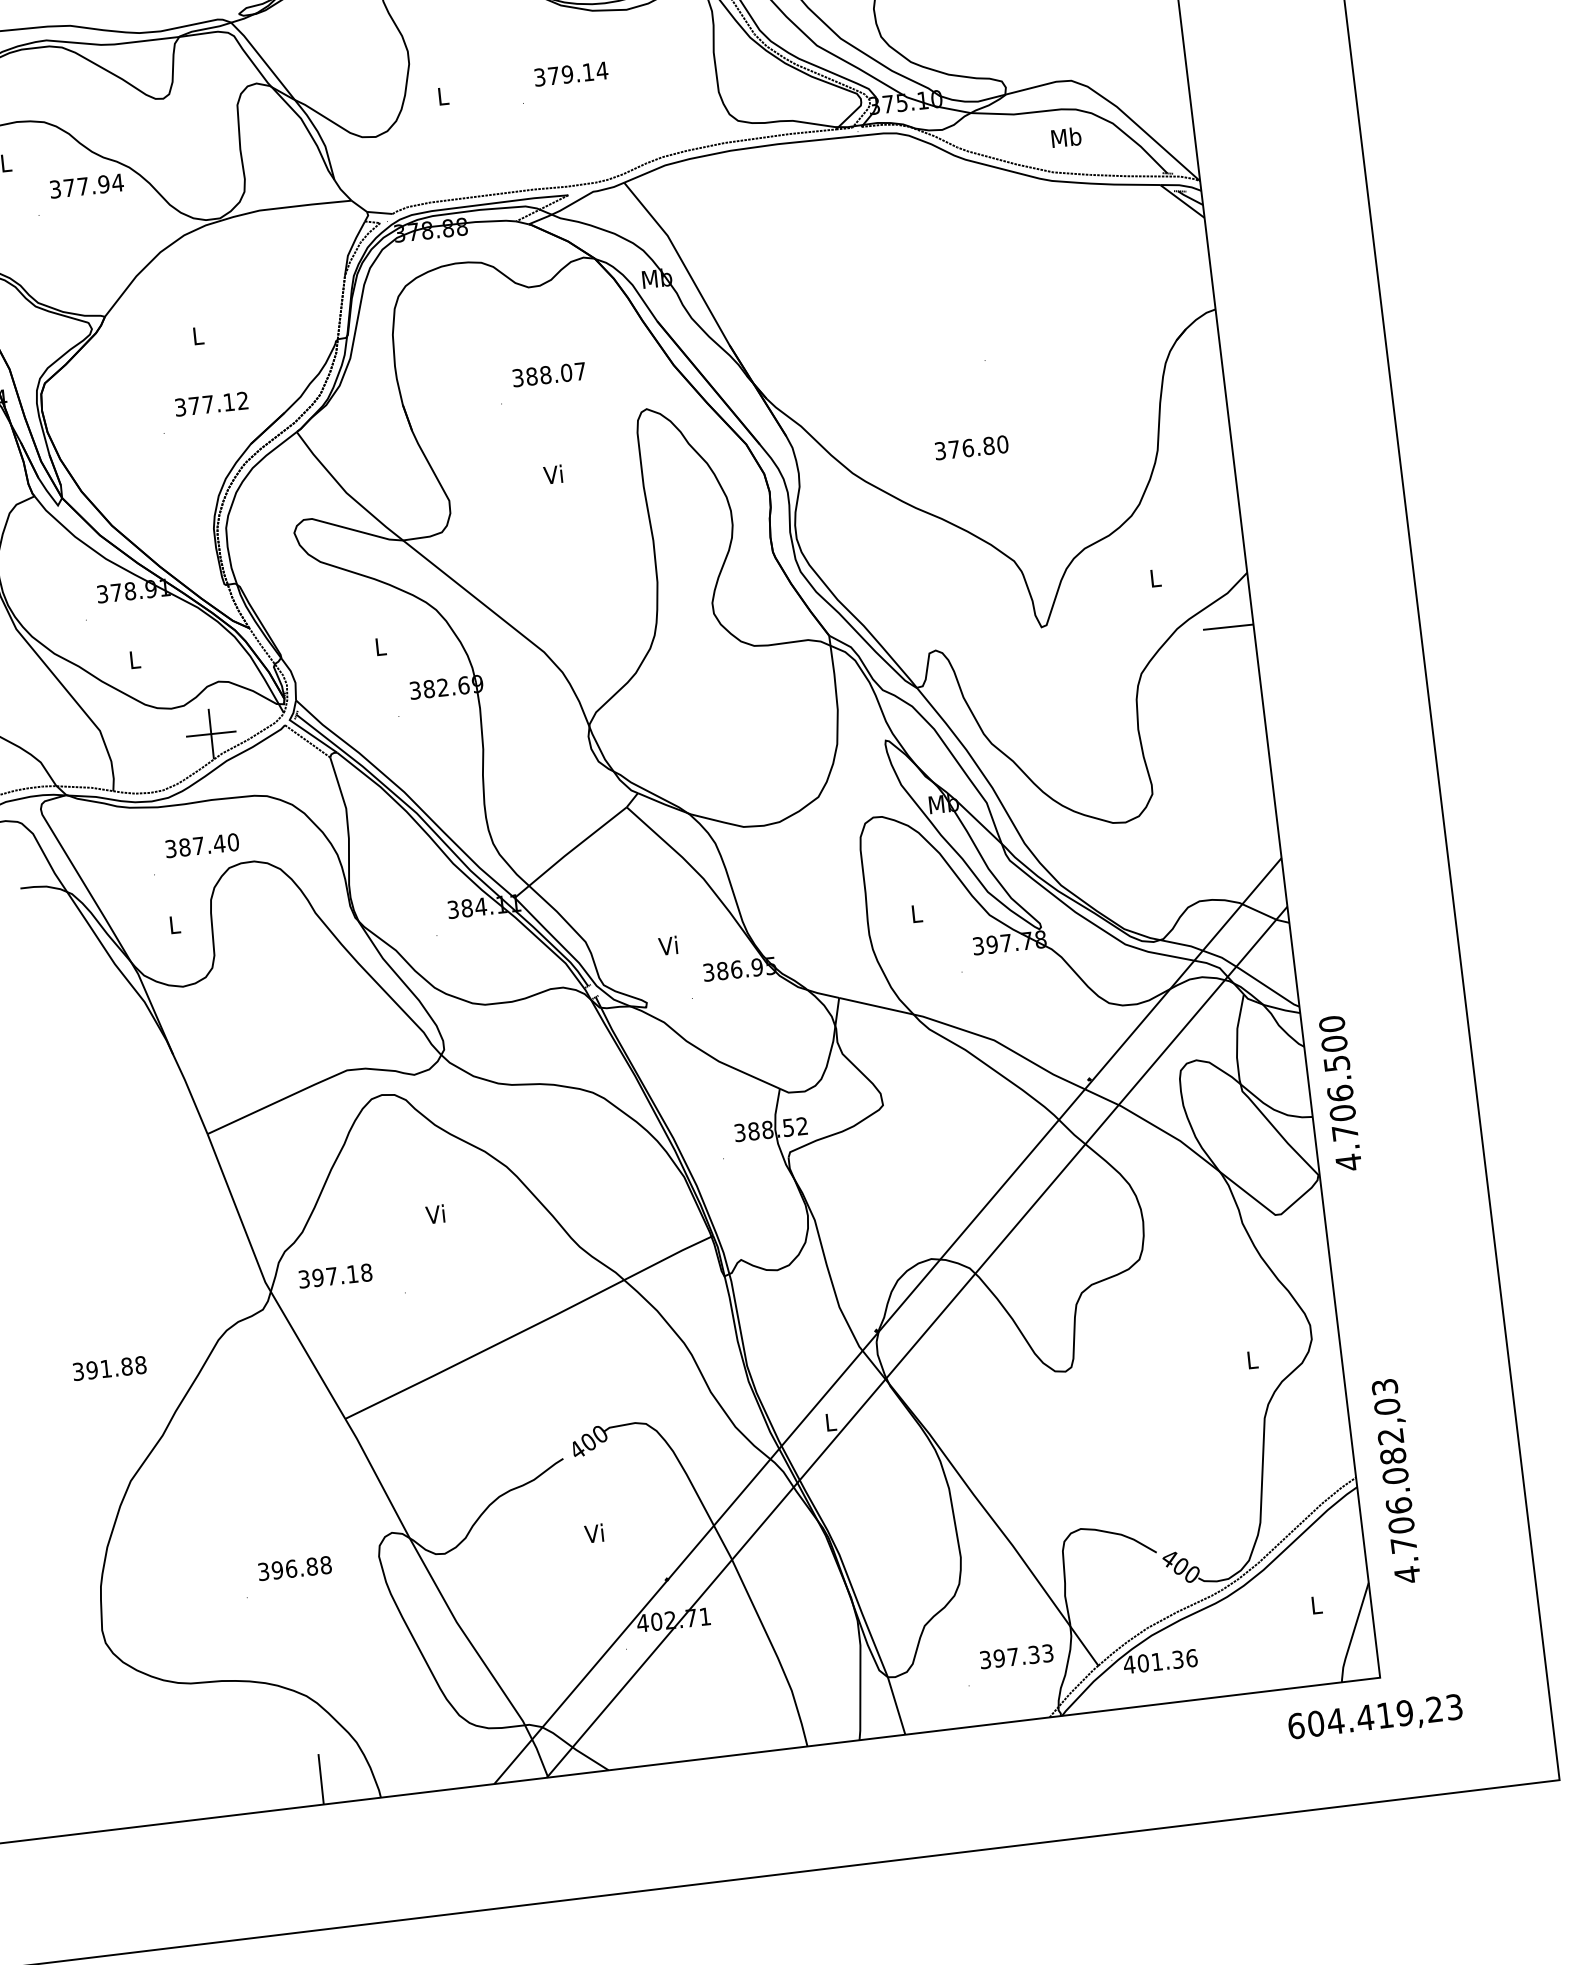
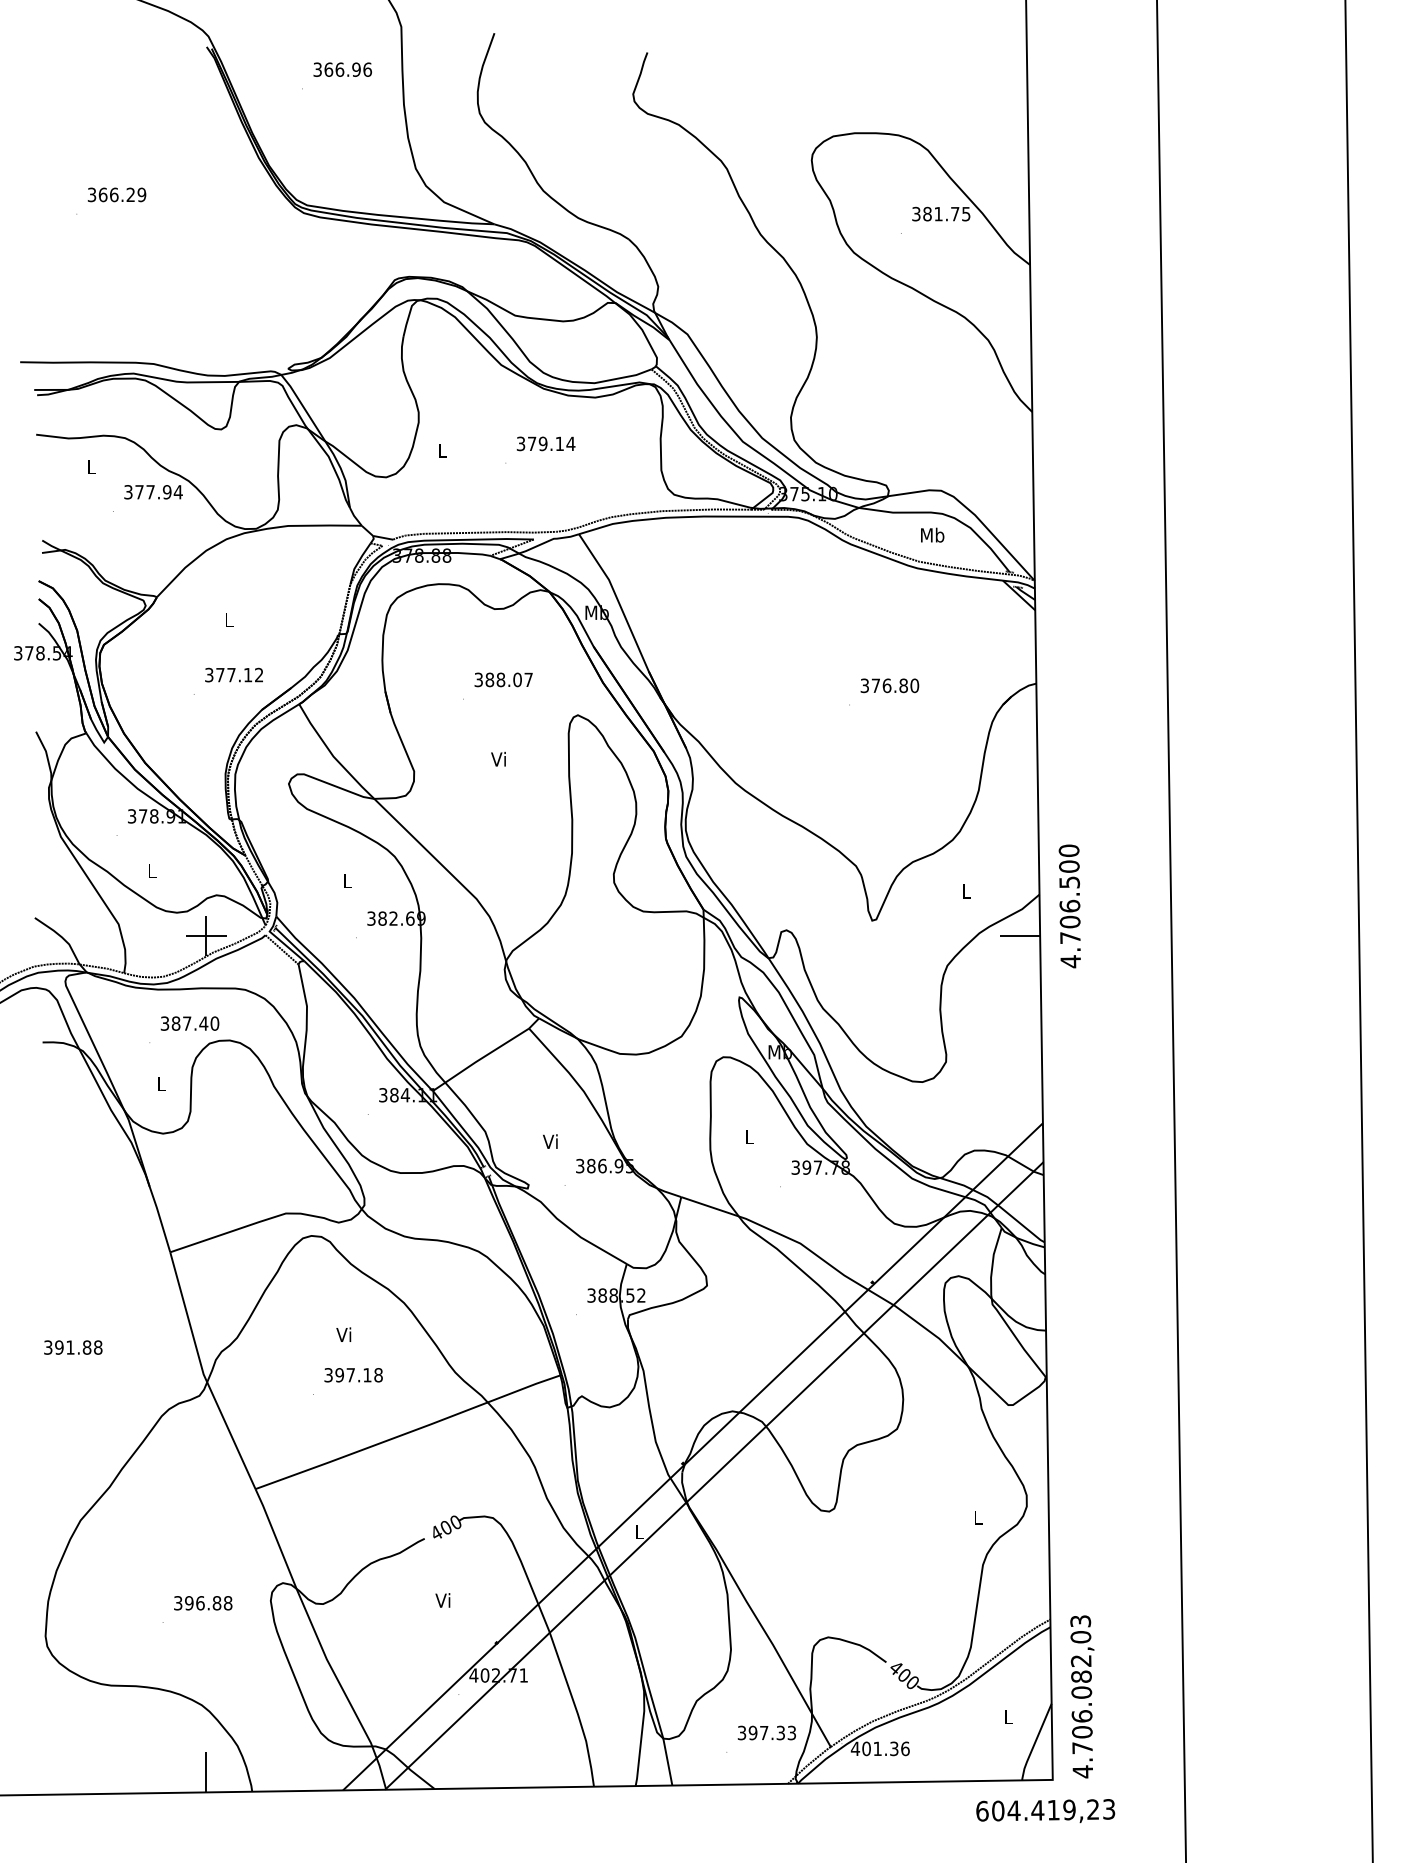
text: (971, 447) -> (889, 685), moved
text: (1339, 1093) -> (1069, 906), moved
text: (335, 1276) -> (353, 1375), moved
text: (109, 1368) -> (73, 1347), moved
text: (1397, 1480) -> (1082, 1696), moved

